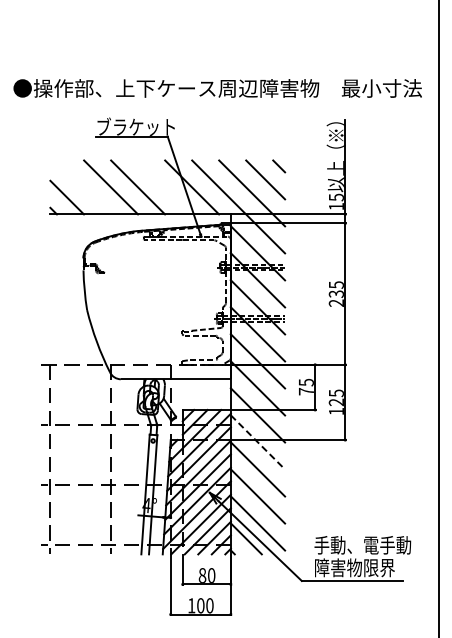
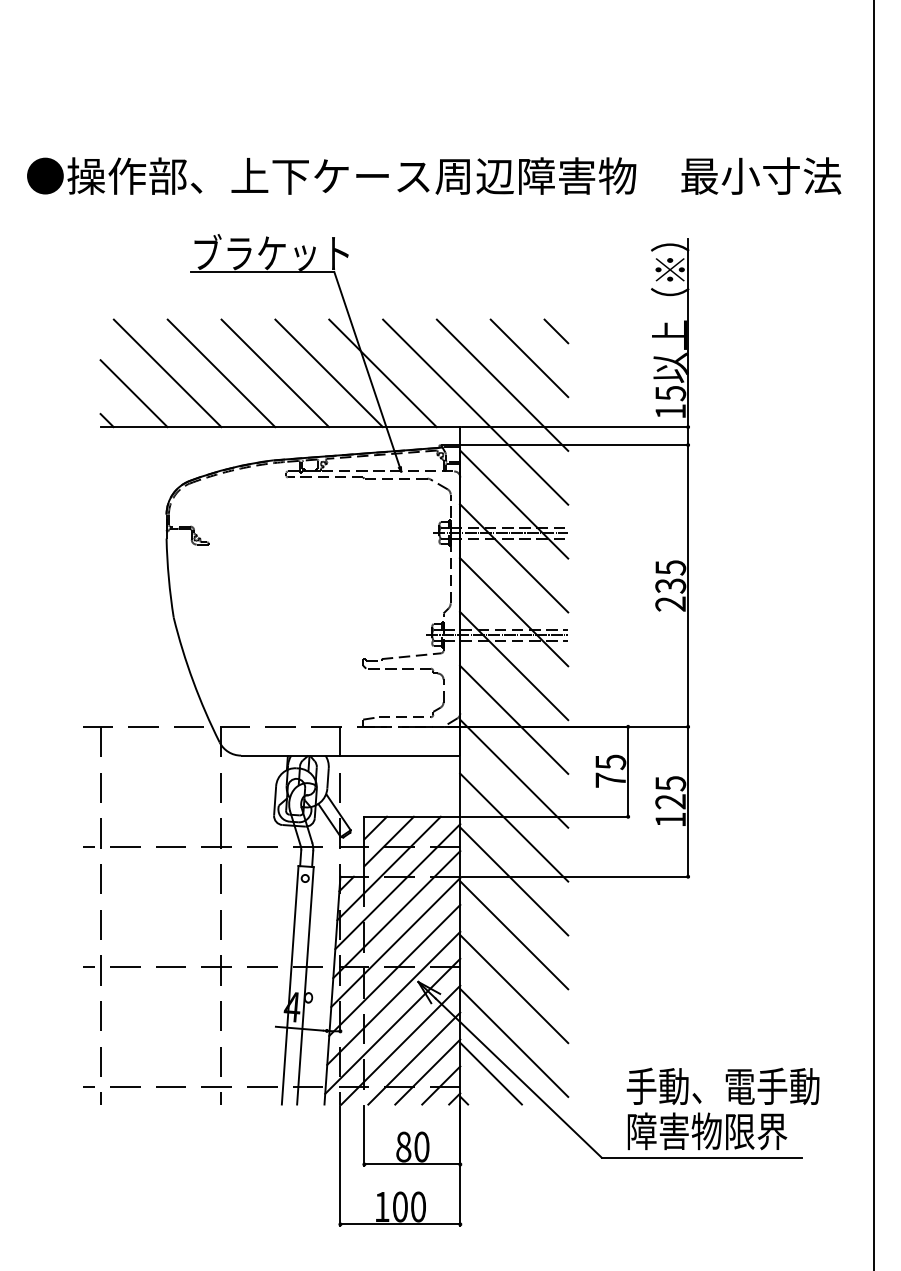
line: (84, 187) -> (168, 373), added
line: (165, 187) -> (329, 373), added
line: (258, 442) -> (515, 881), dashed -> solid

